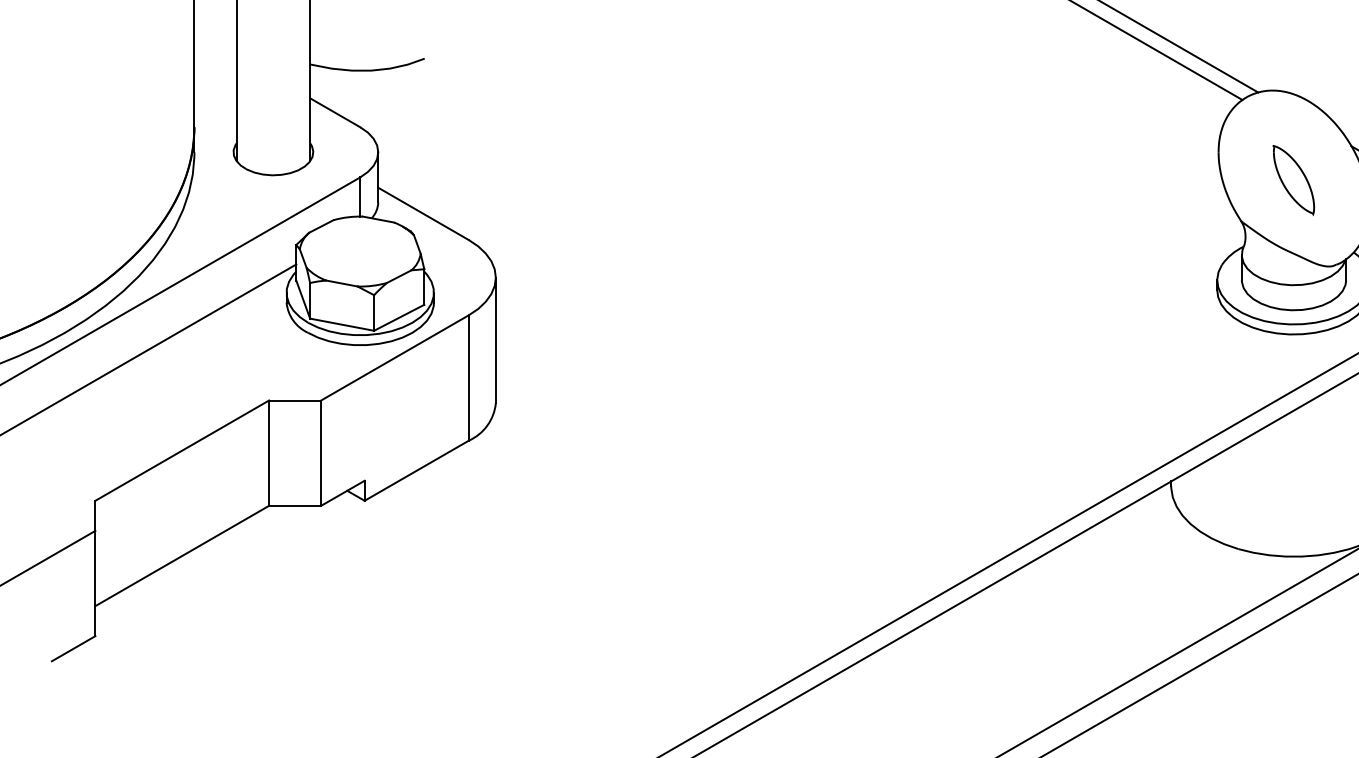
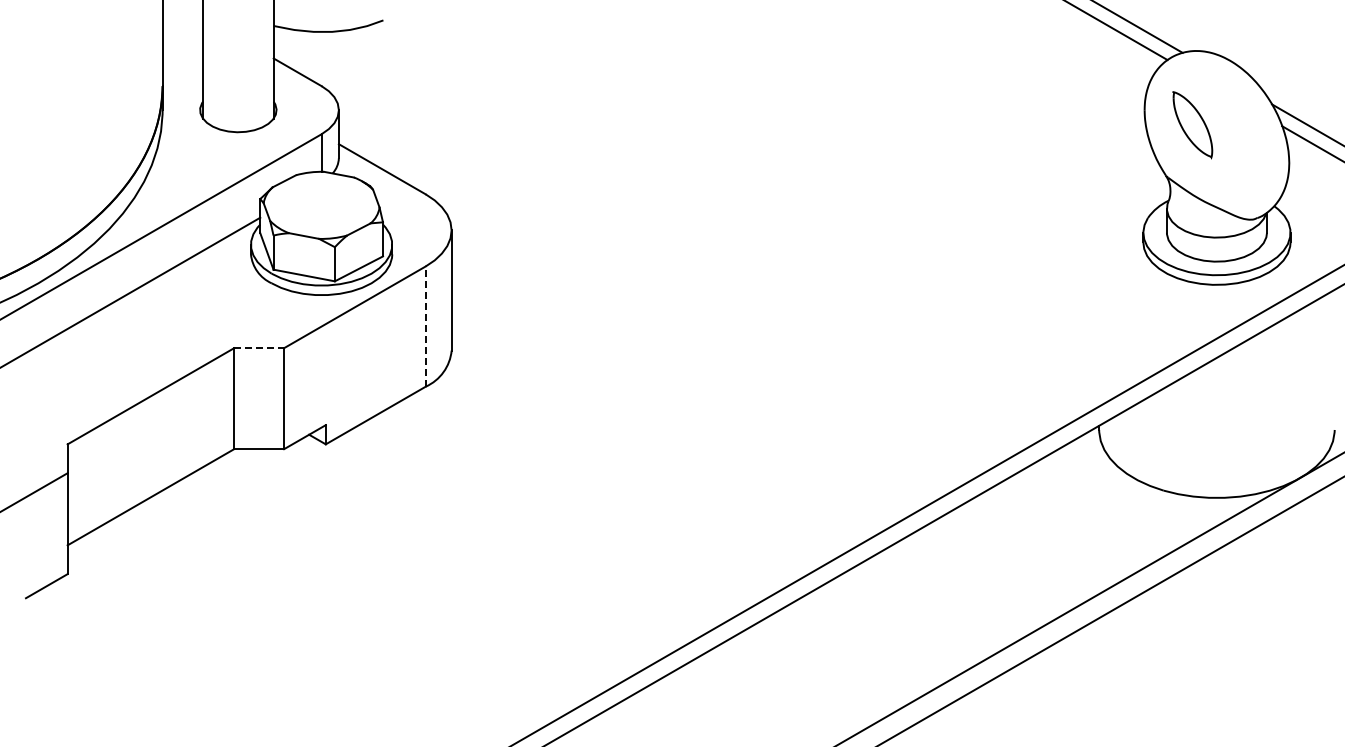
part: (1293, 180) -> (1192, 125), moved
line: (468, 377) -> (425, 326), solid -> dashed
line: (295, 400) -> (259, 348), solid -> dashed

